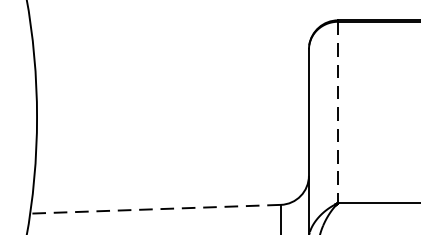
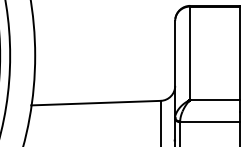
line: (338, 112) -> (190, 53), dashed -> solid
line: (154, 209) -> (95, 103), dashed -> solid

